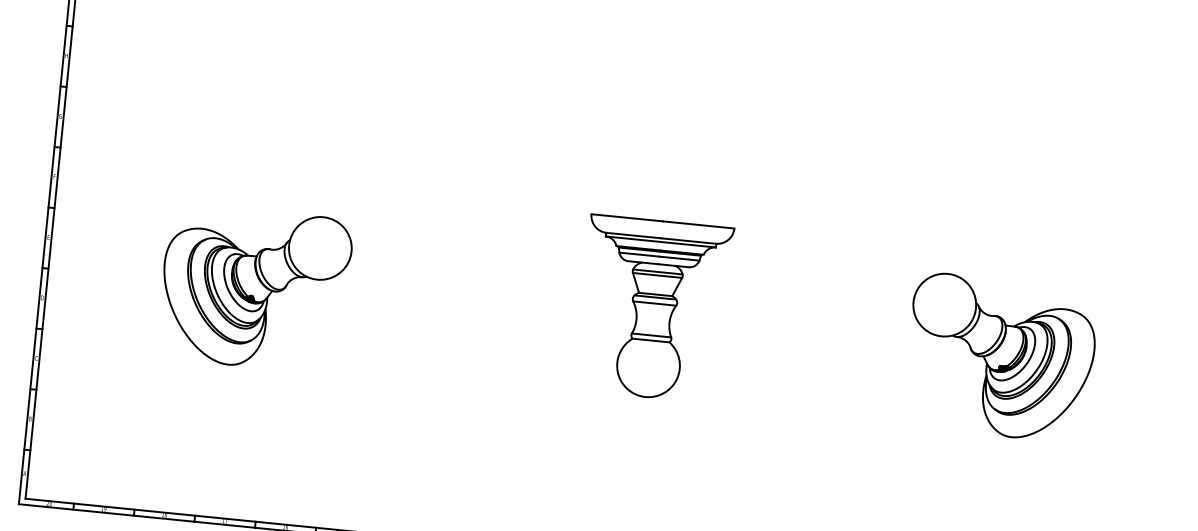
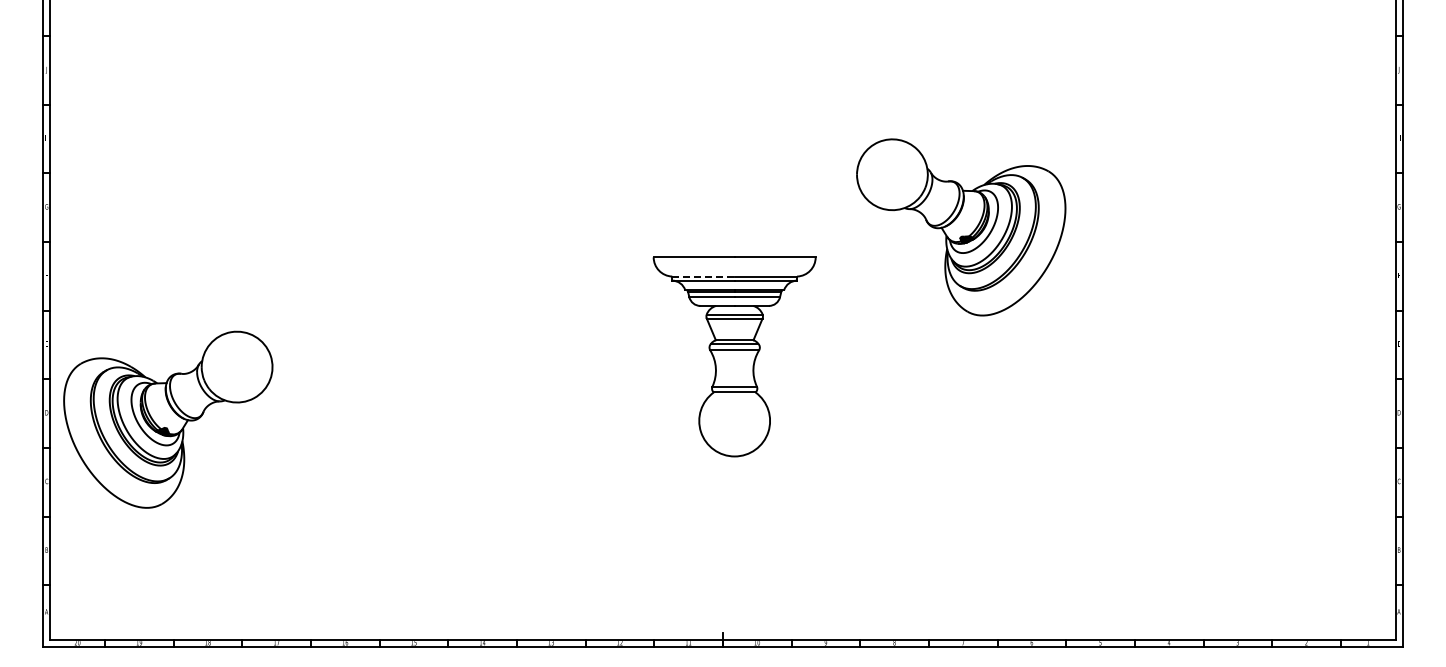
line: (633, 235) -> (703, 276), solid -> dashed
part: (255, 288) -> (168, 419), moved
part: (1001, 357) -> (961, 227), moved

